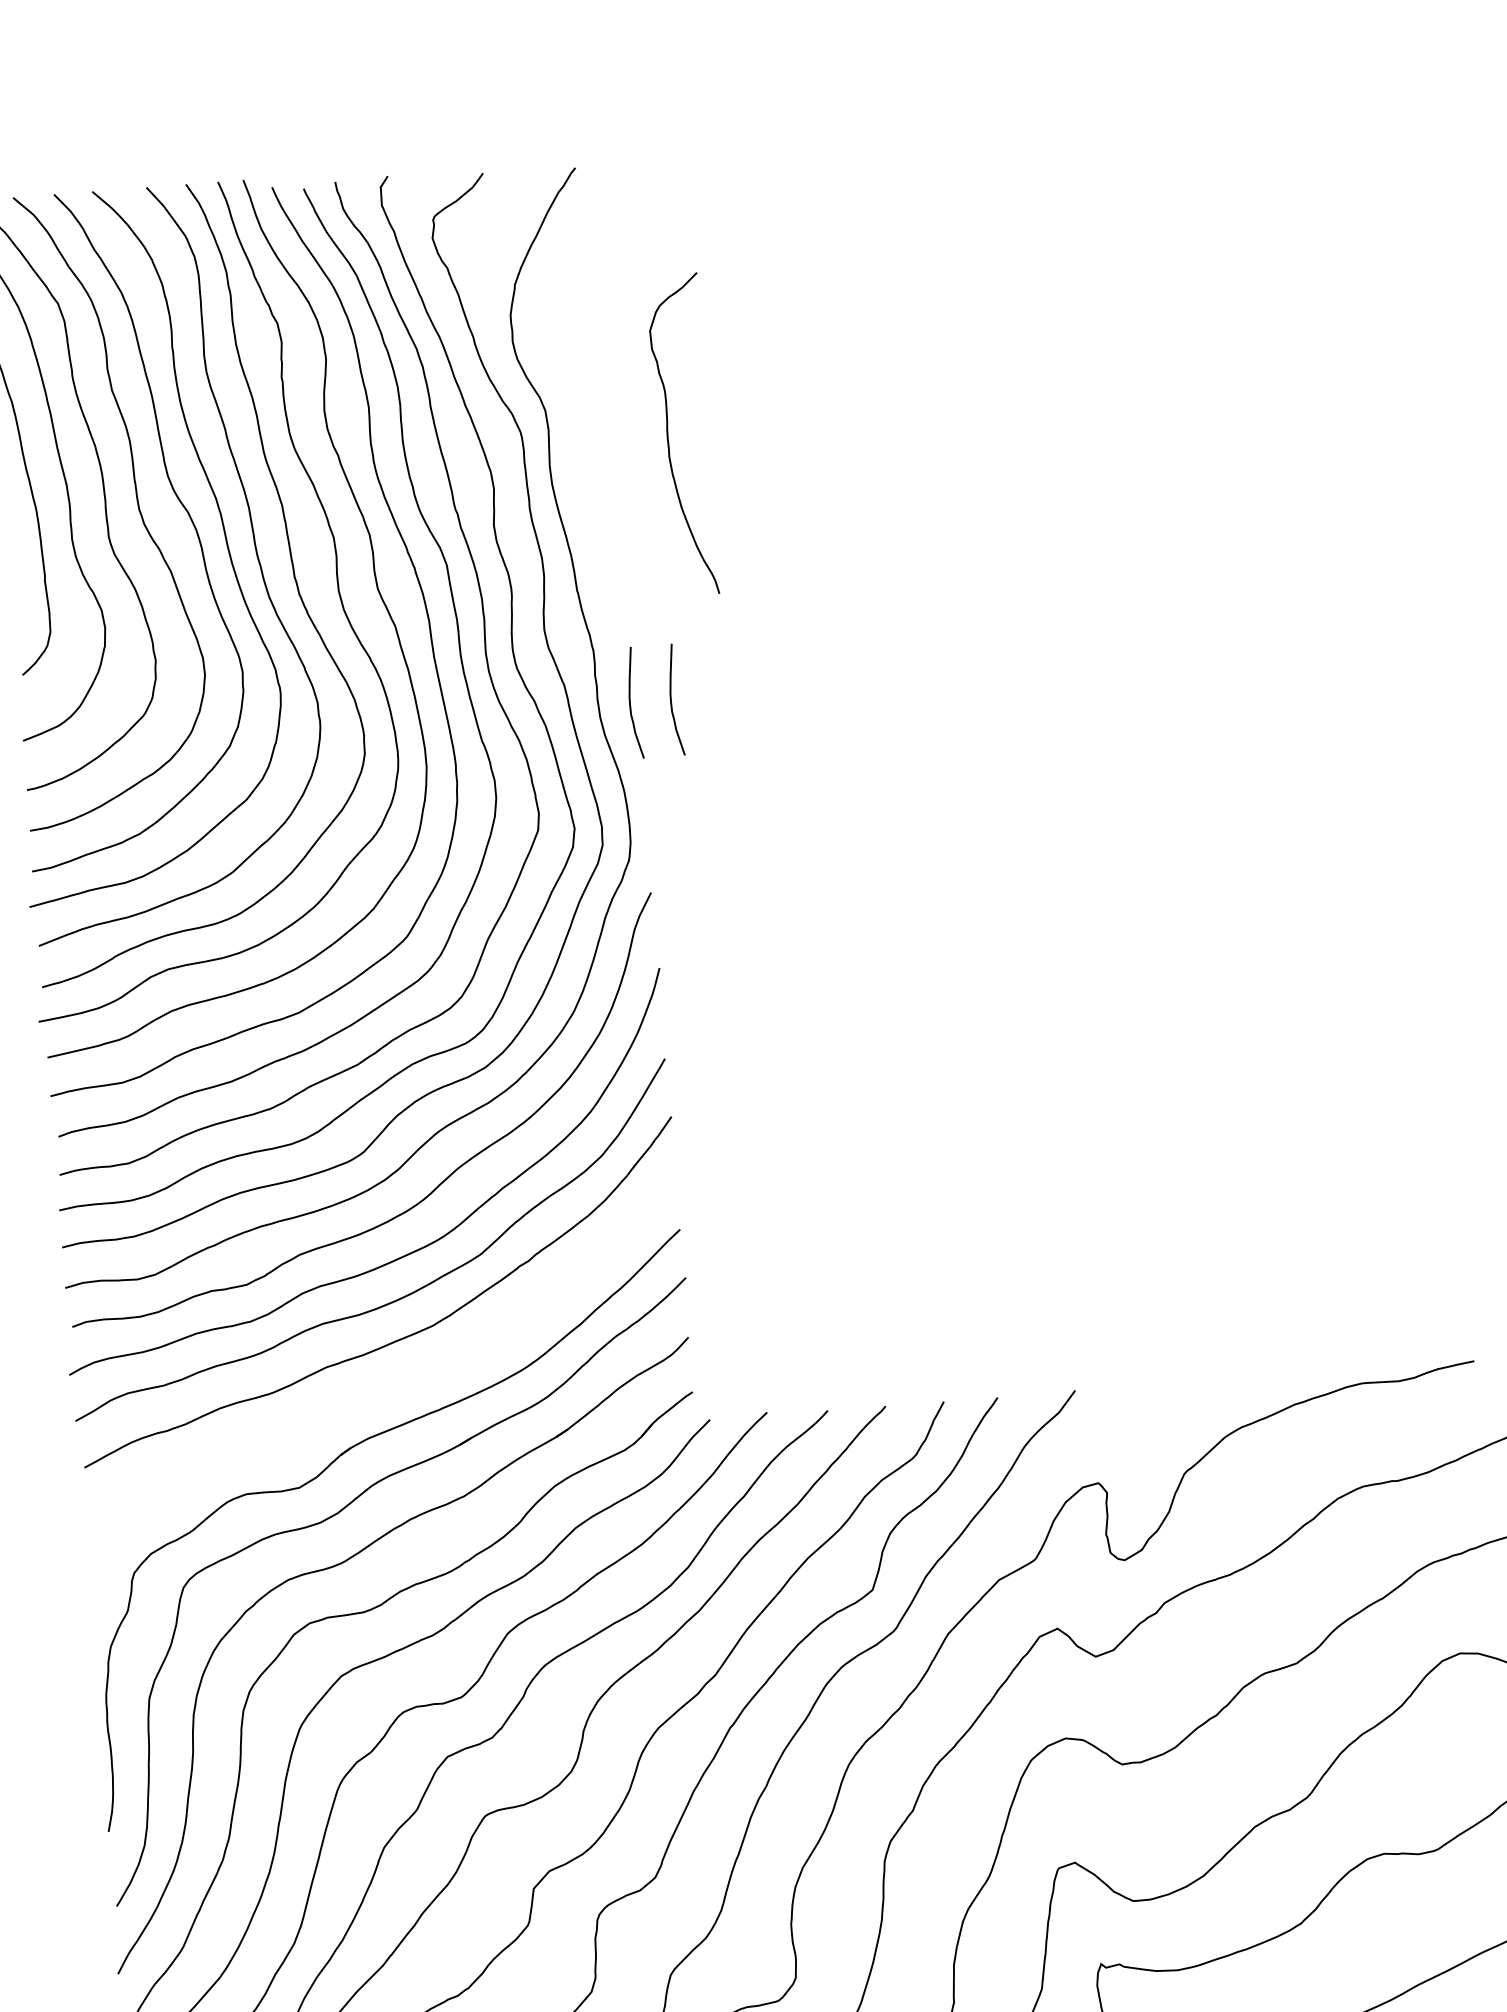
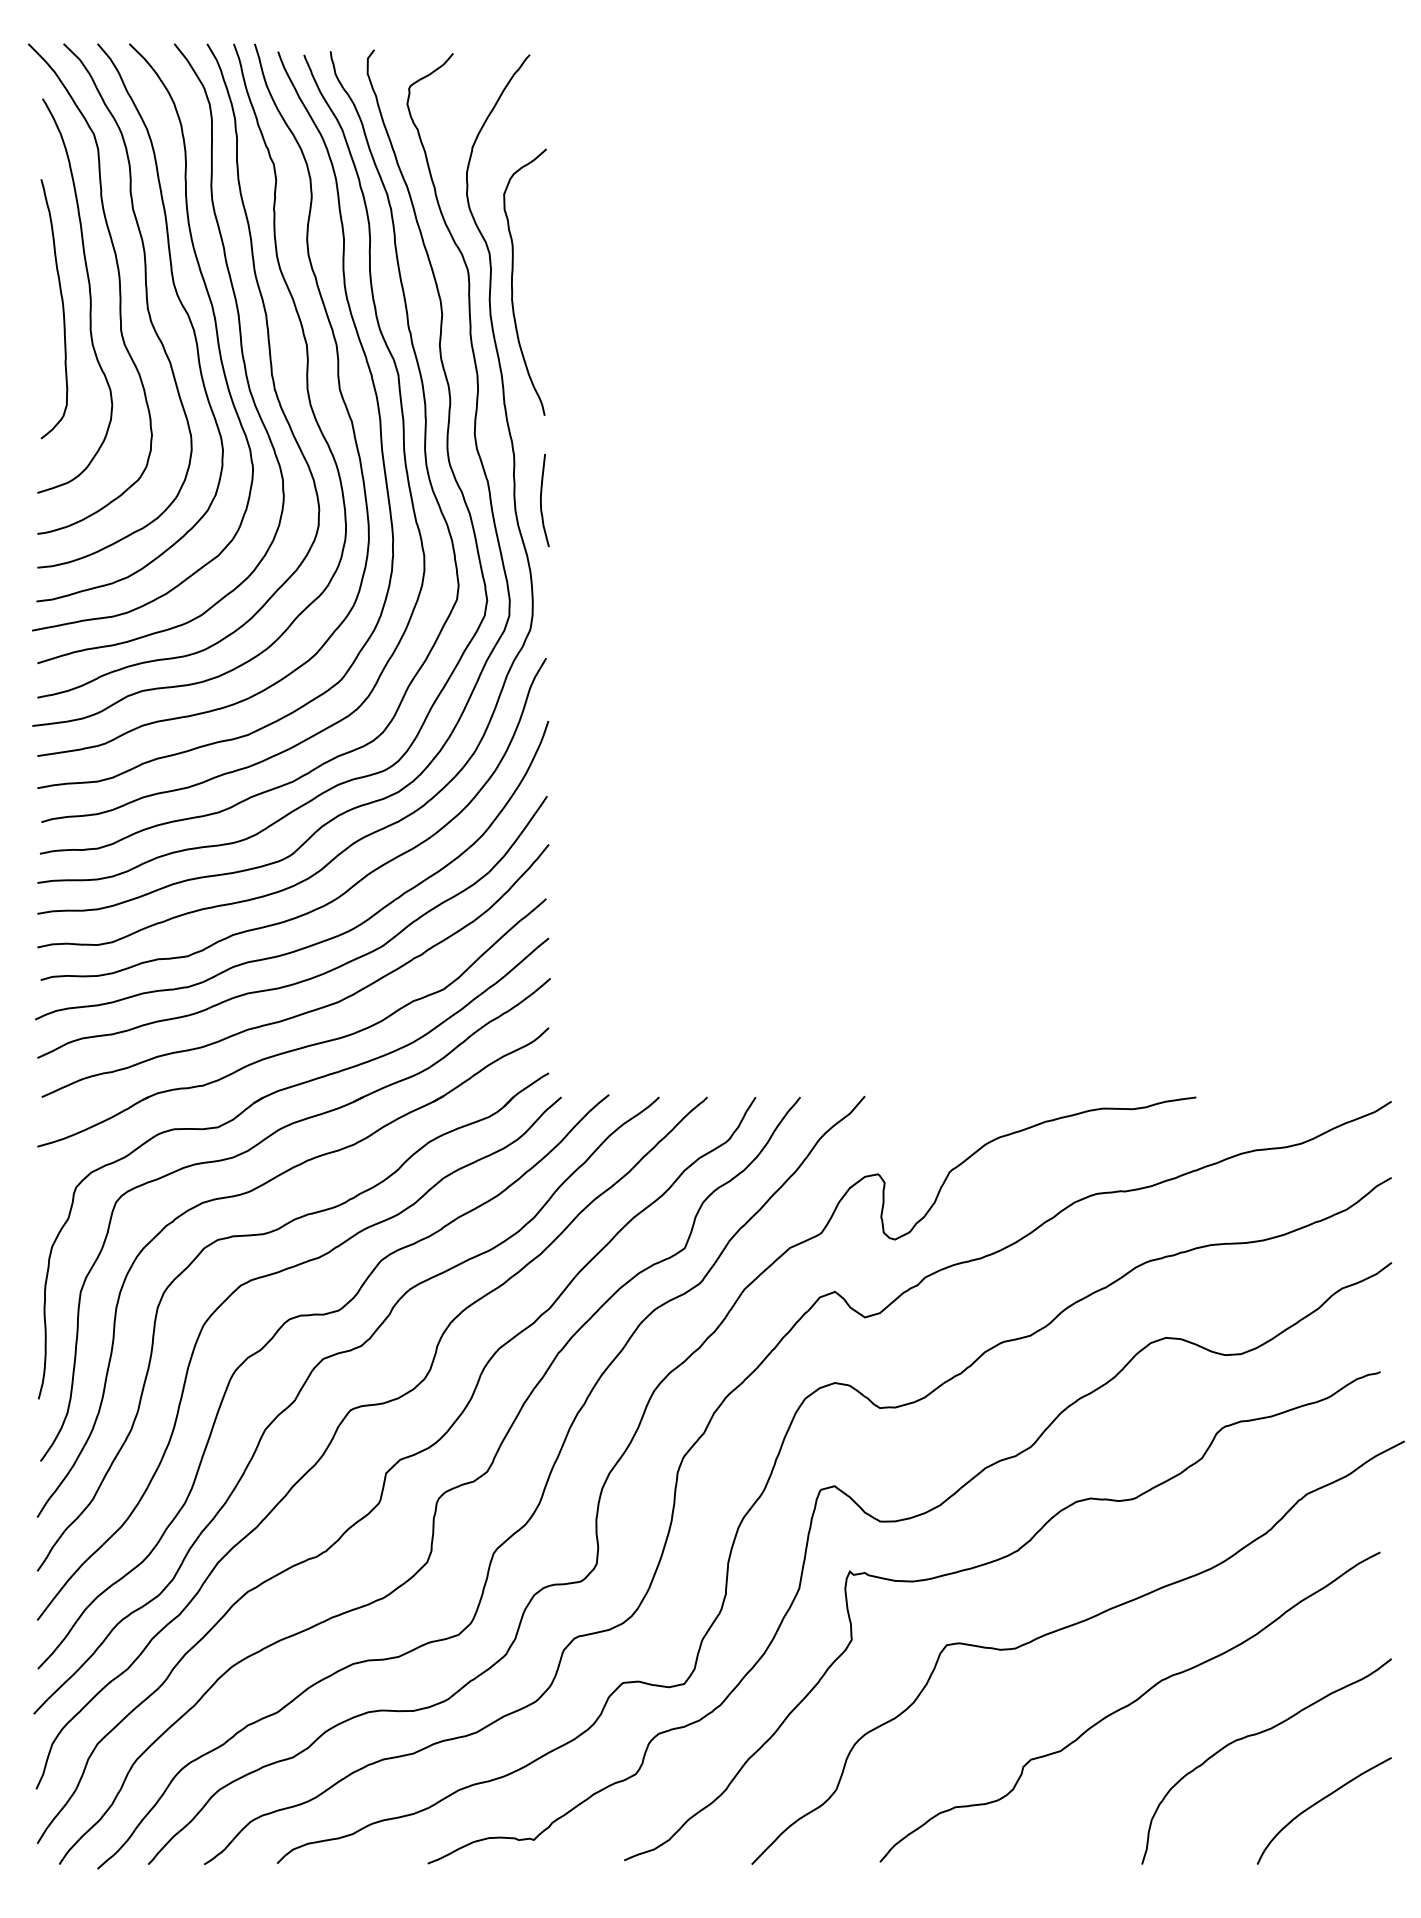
curve: (668, 435) -> (512, 281), moved
curve: (671, 700) -> (575, 500), removed
part: (390, 1384) -> (299, 1047), added

